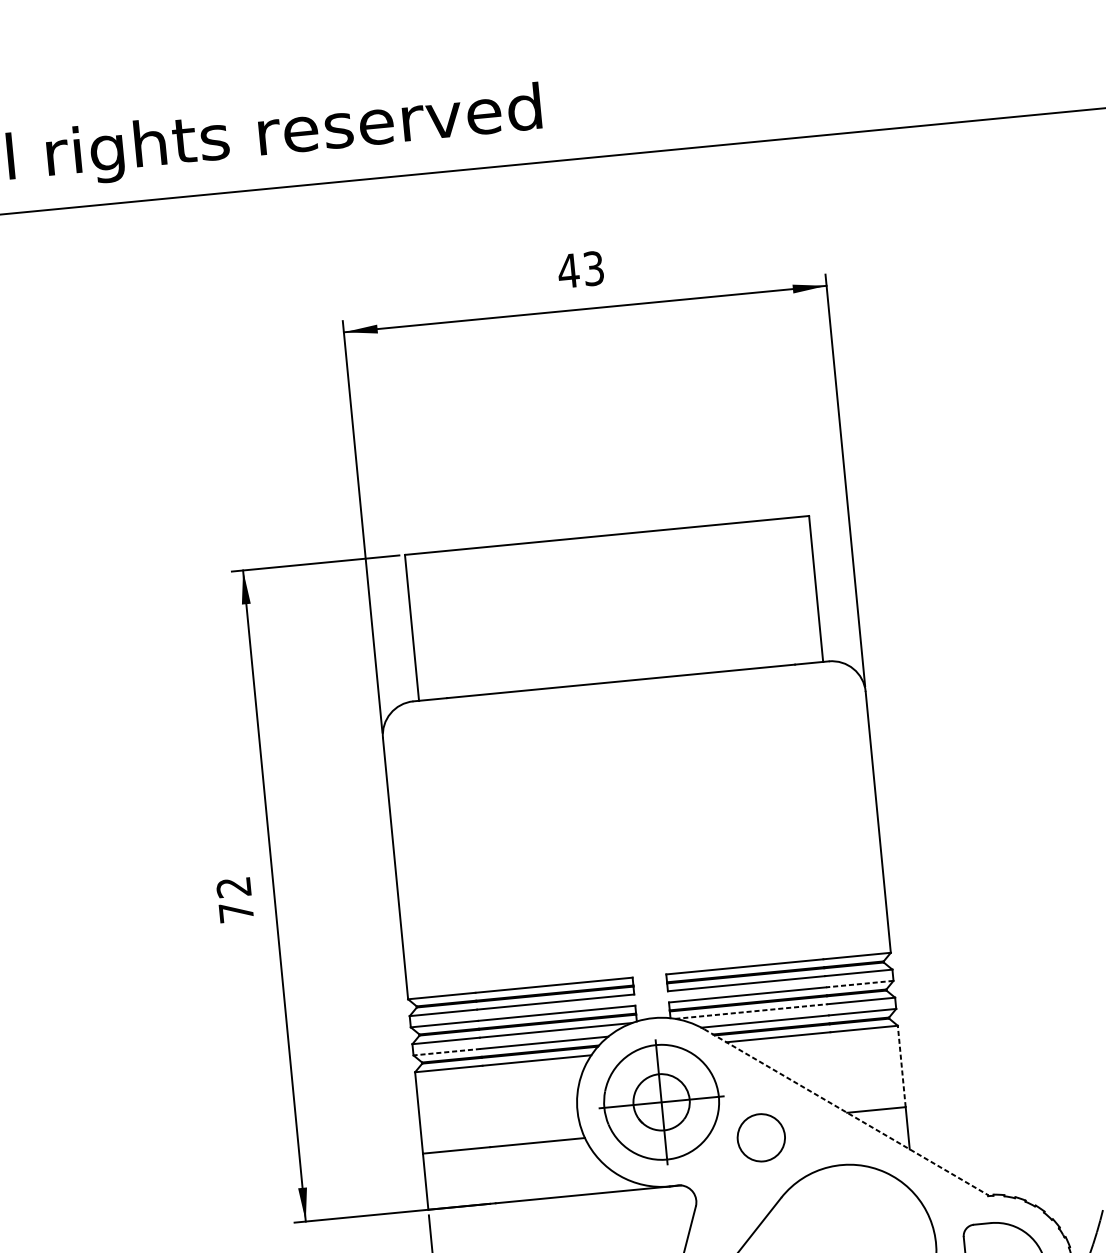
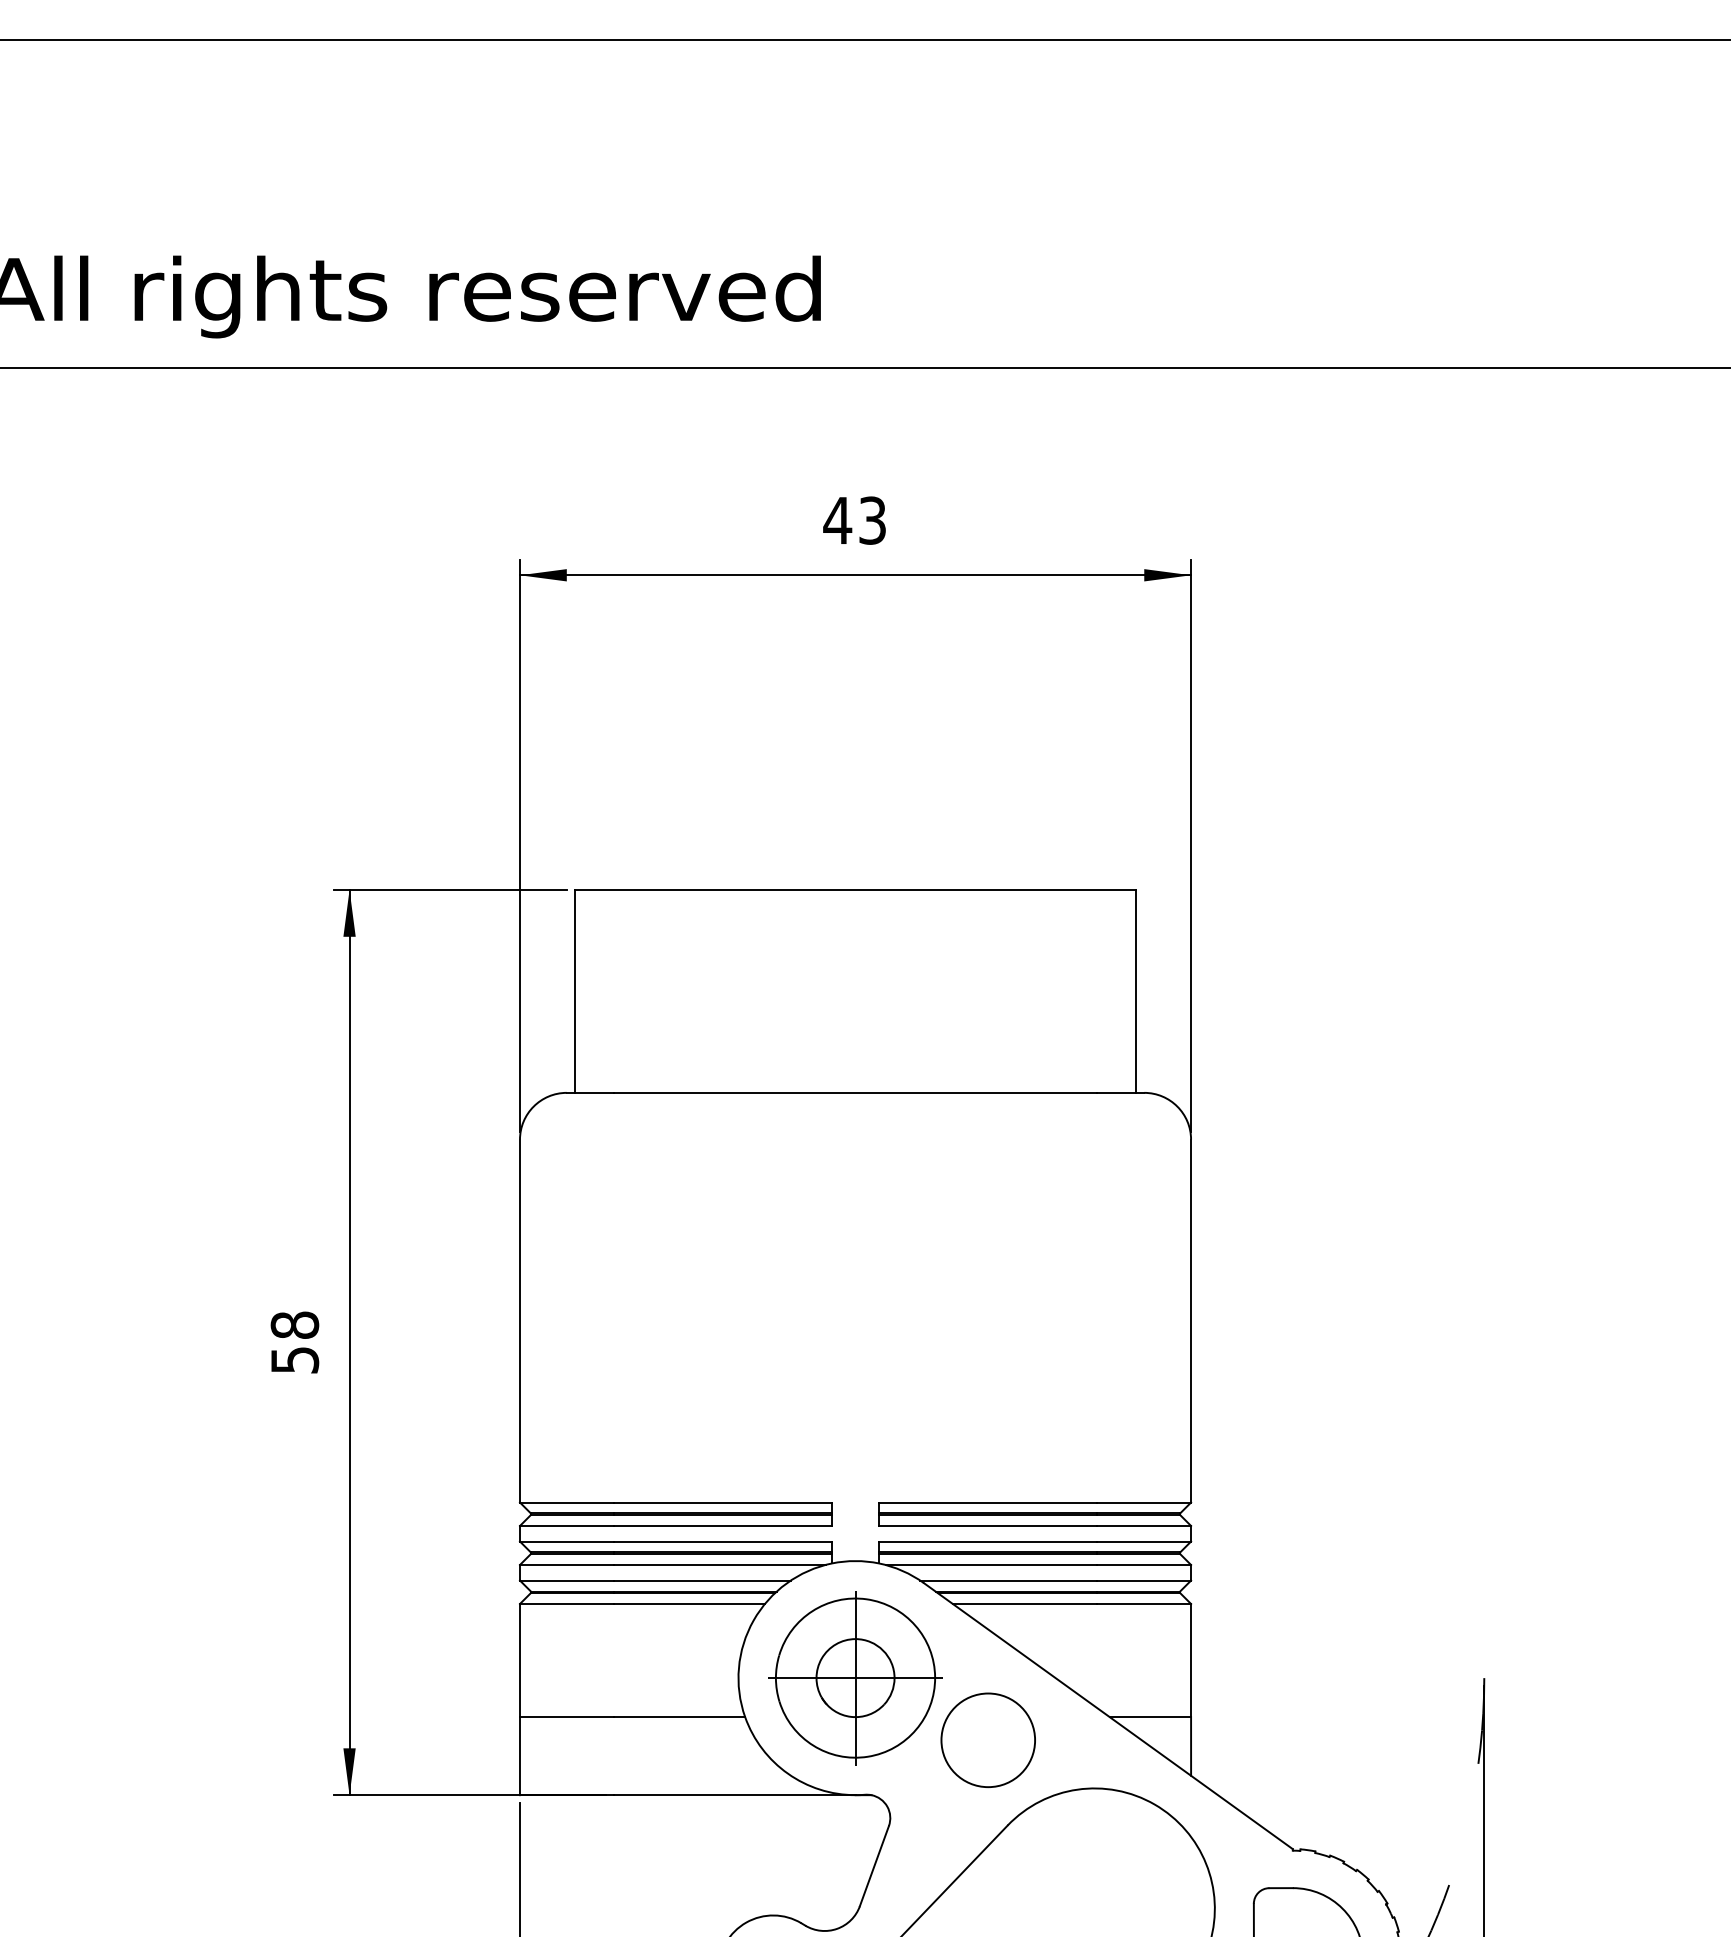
text: (234, 899) -> (294, 1342), 72 -> 58
line: (860, 984) -> (1144, 1541), dashed -> solid
line: (751, 1011) -> (991, 1564), dashed -> solid
line: (446, 1052) -> (566, 1580), dashed -> solid
line: (902, 1066) -> (1191, 1660), dashed -> solid
line: (846, 1112) -> (1108, 1716), dashed -> solid
circle: (760, 1137) -> (987, 1739), size x1.43

